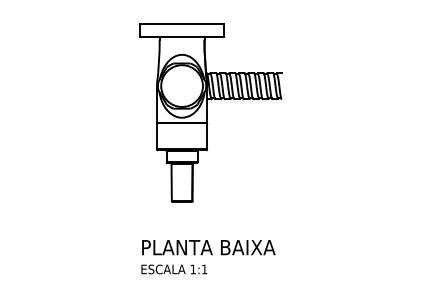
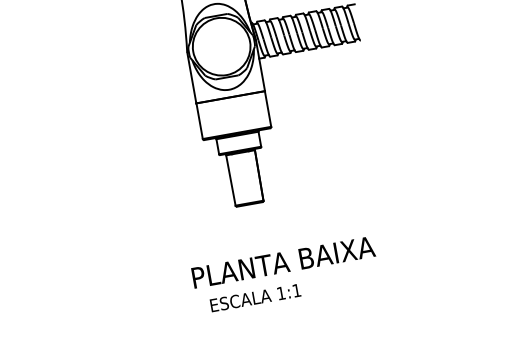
text: (208, 247) -> (283, 262), moved

